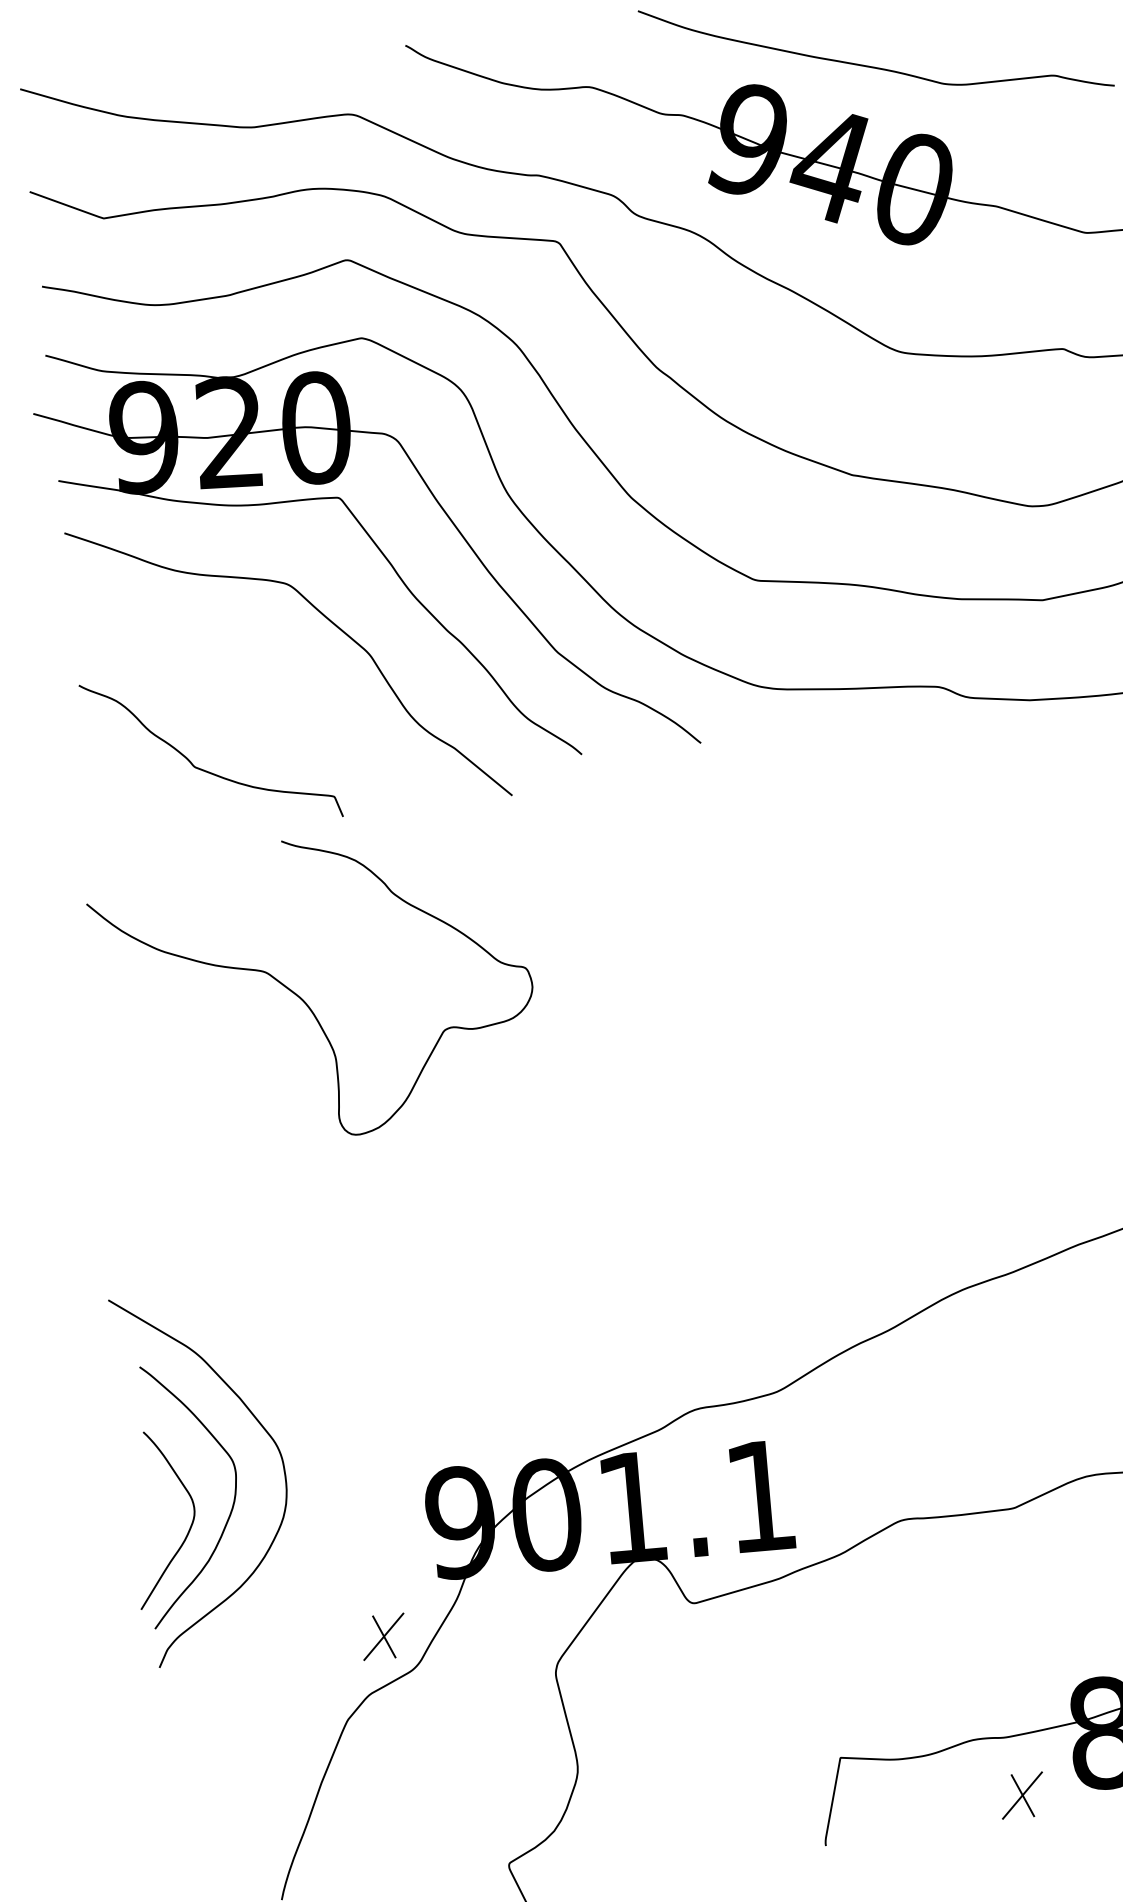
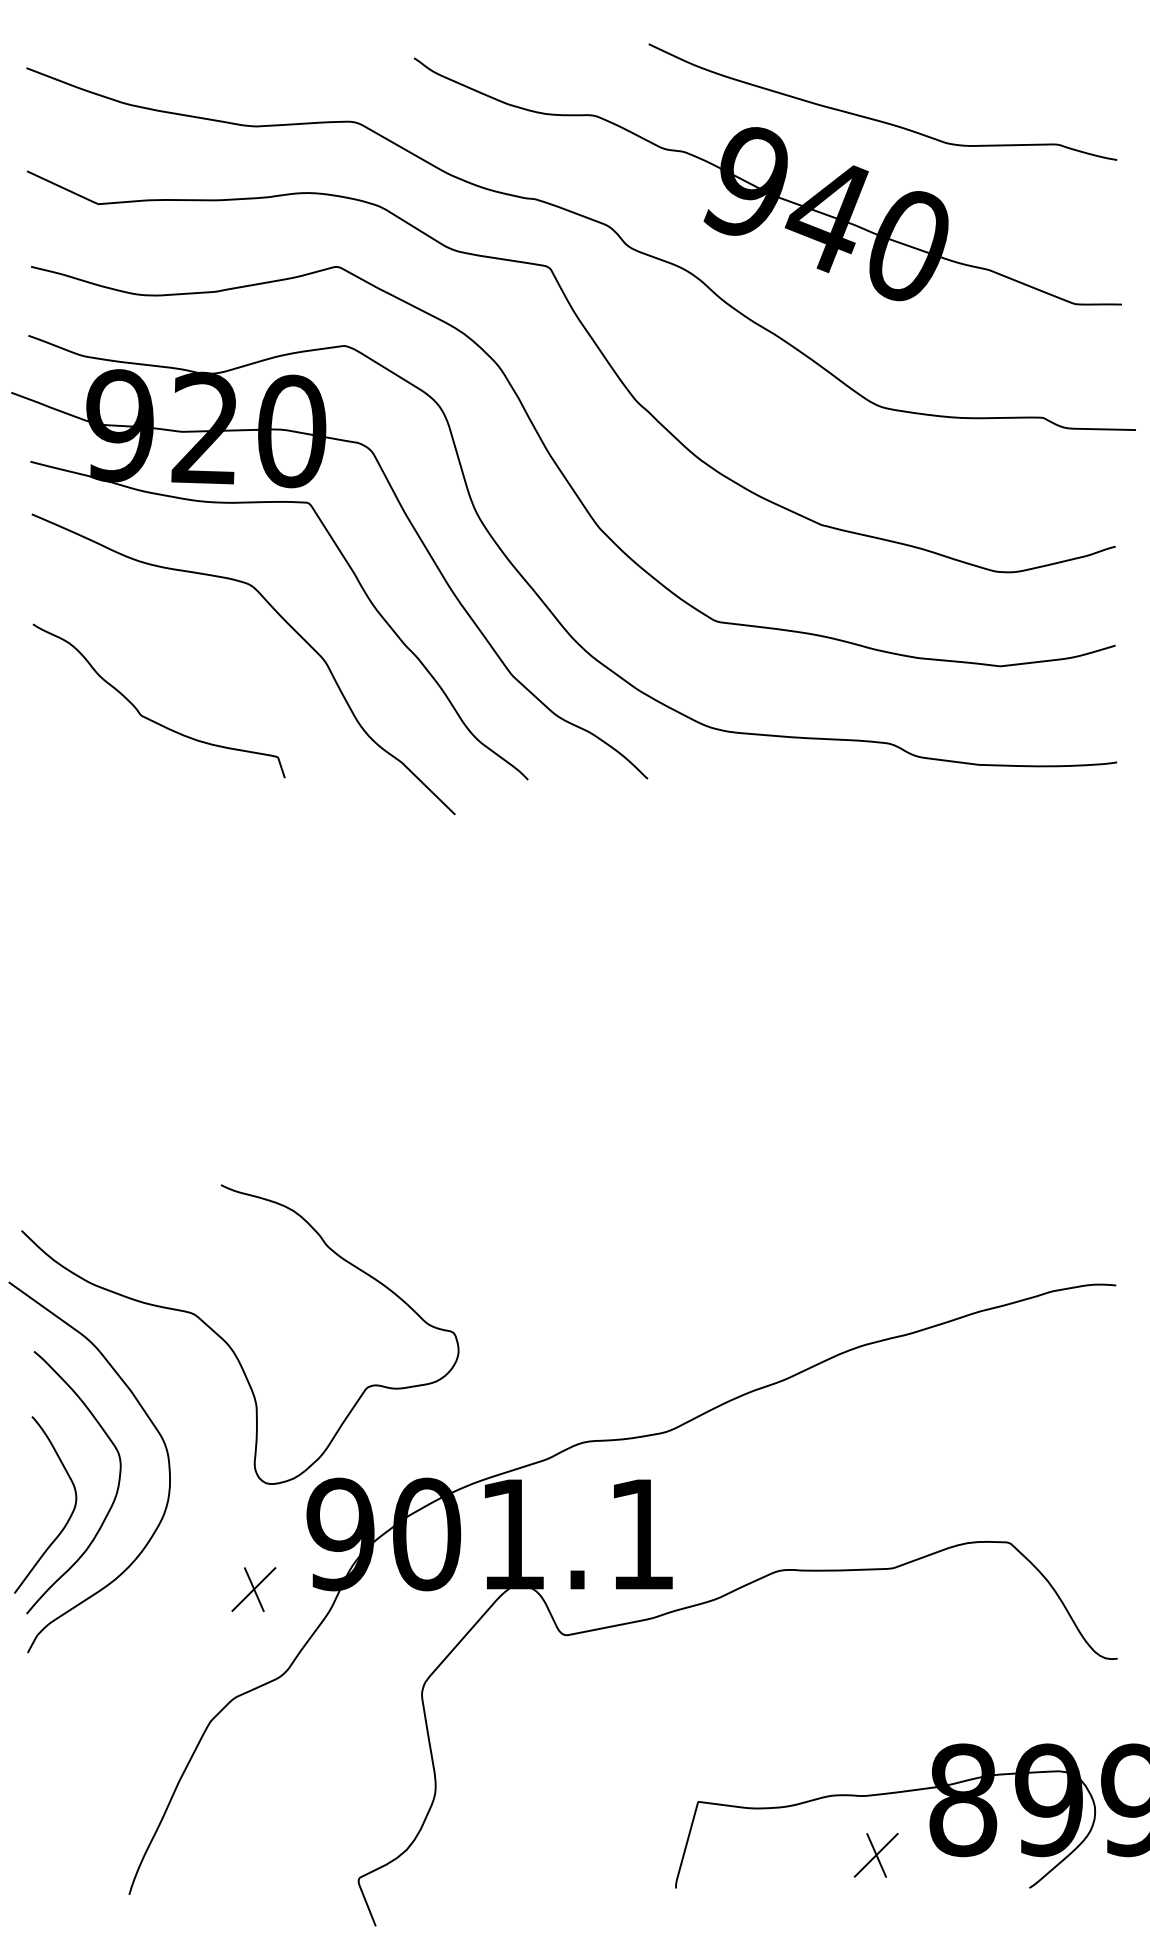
curve: (203, 769) -> (149, 718), moved
curve: (303, 999) -> (229, 1344), moved
part: (383, 1636) -> (253, 1589), moved

